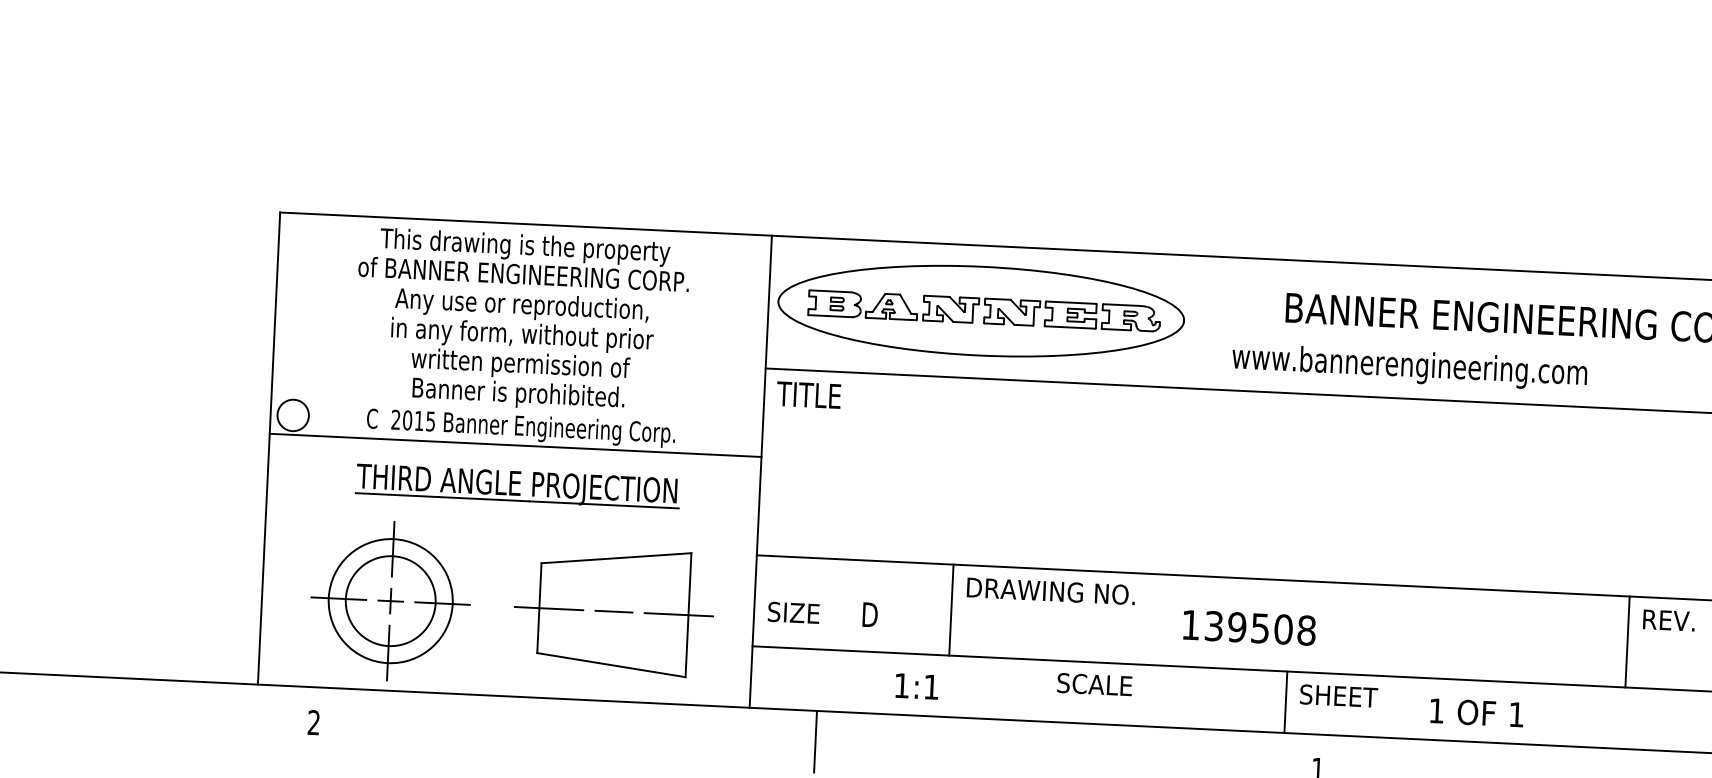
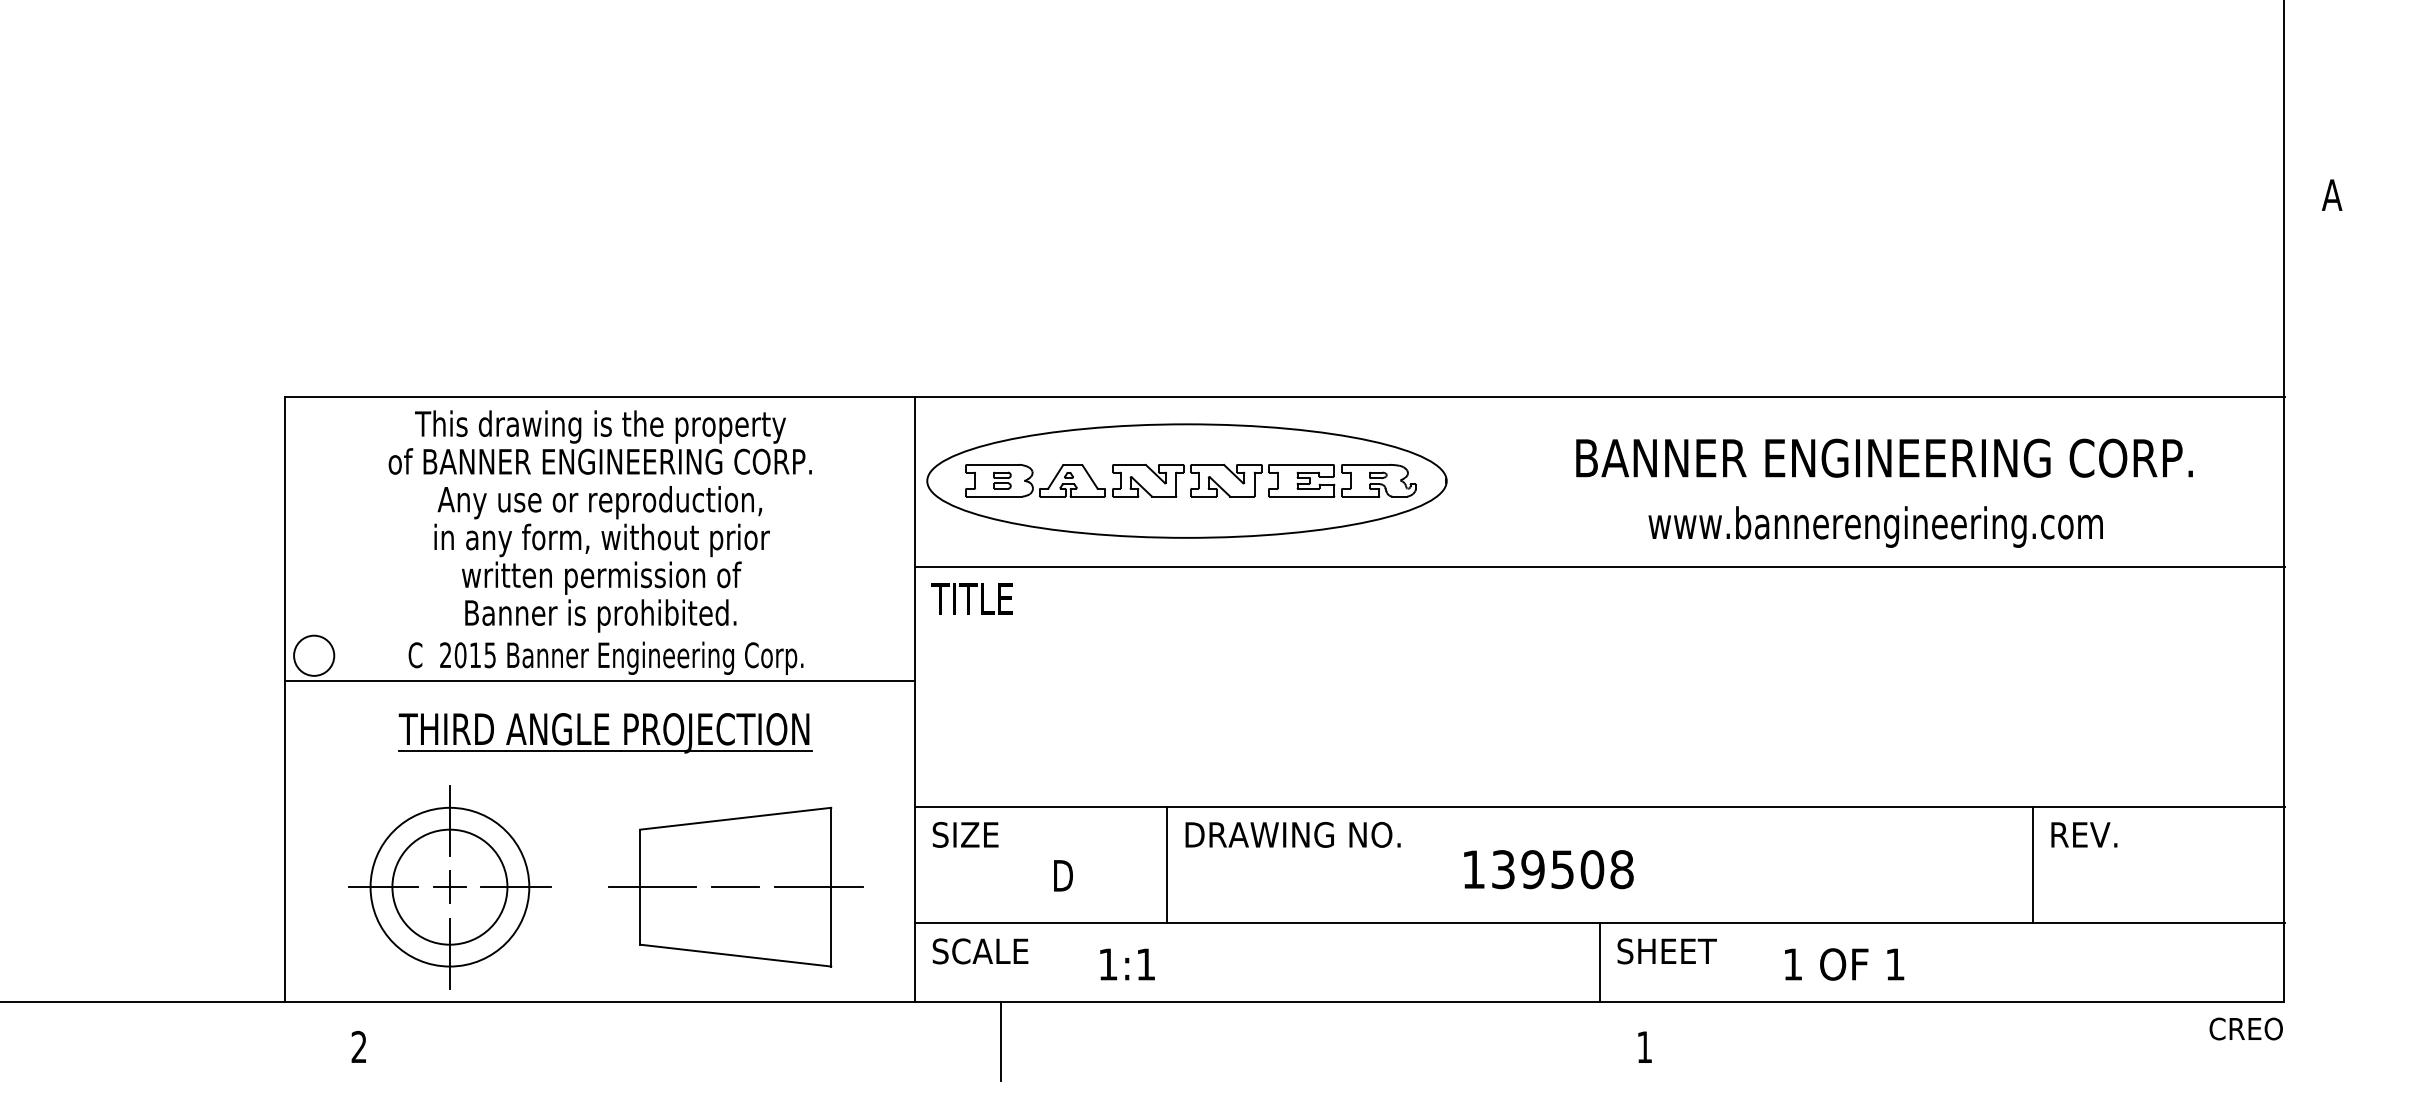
text: (1409, 366) -> (1875, 526), moved
text: (793, 612) -> (965, 834), moved
text: (1094, 684) -> (980, 951), moved

